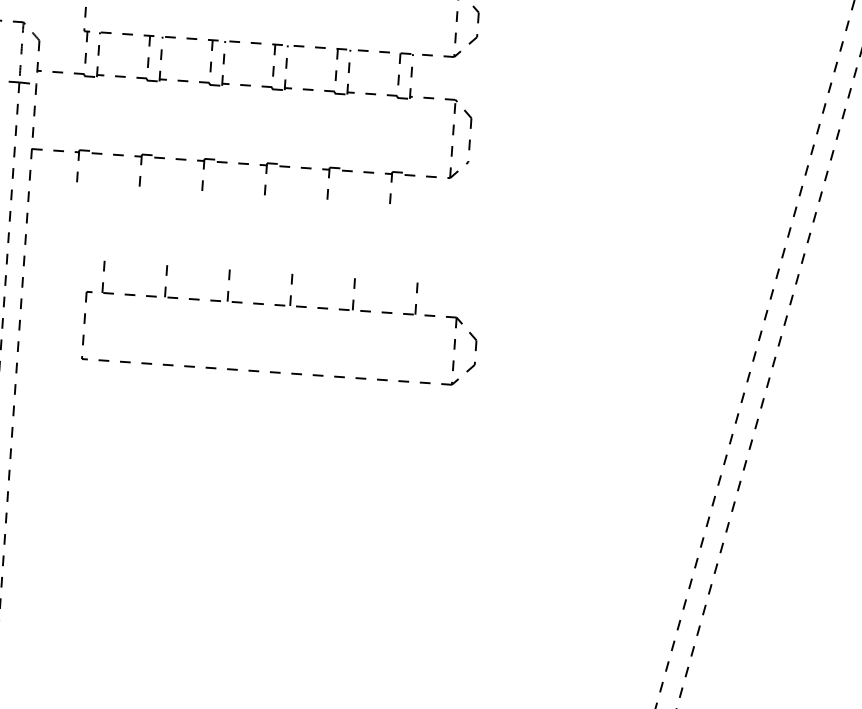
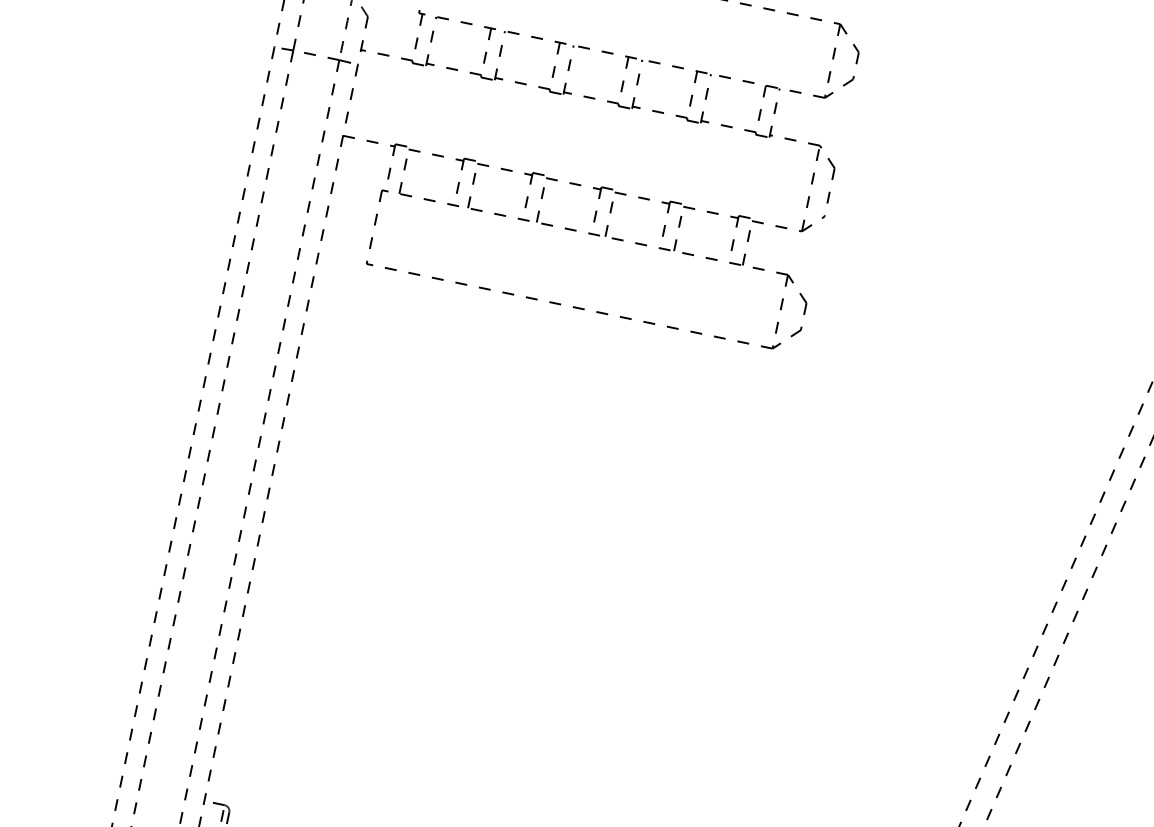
part: (278, 306) -> (592, 235), moved

